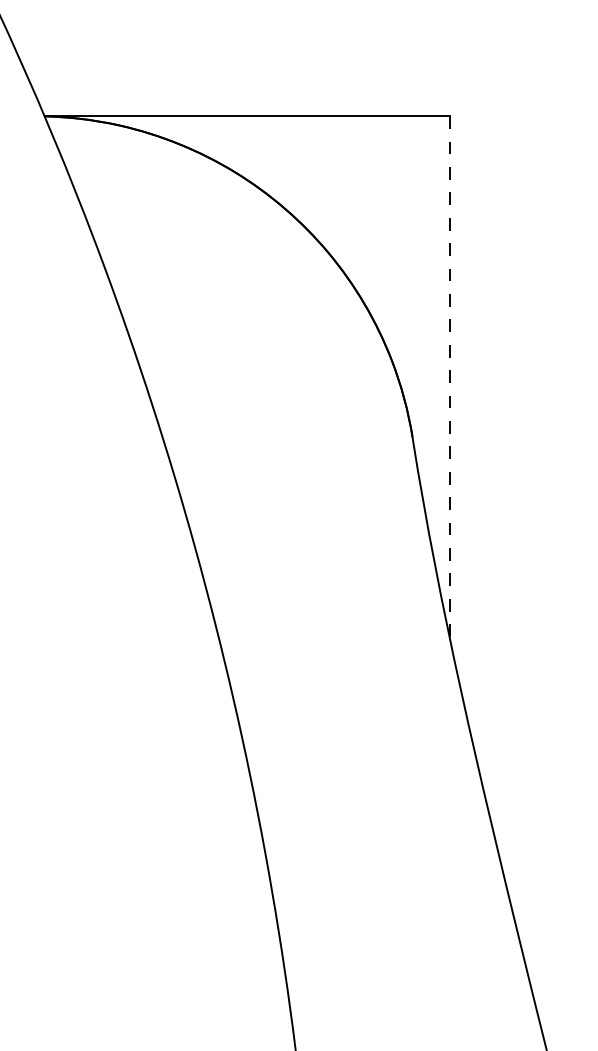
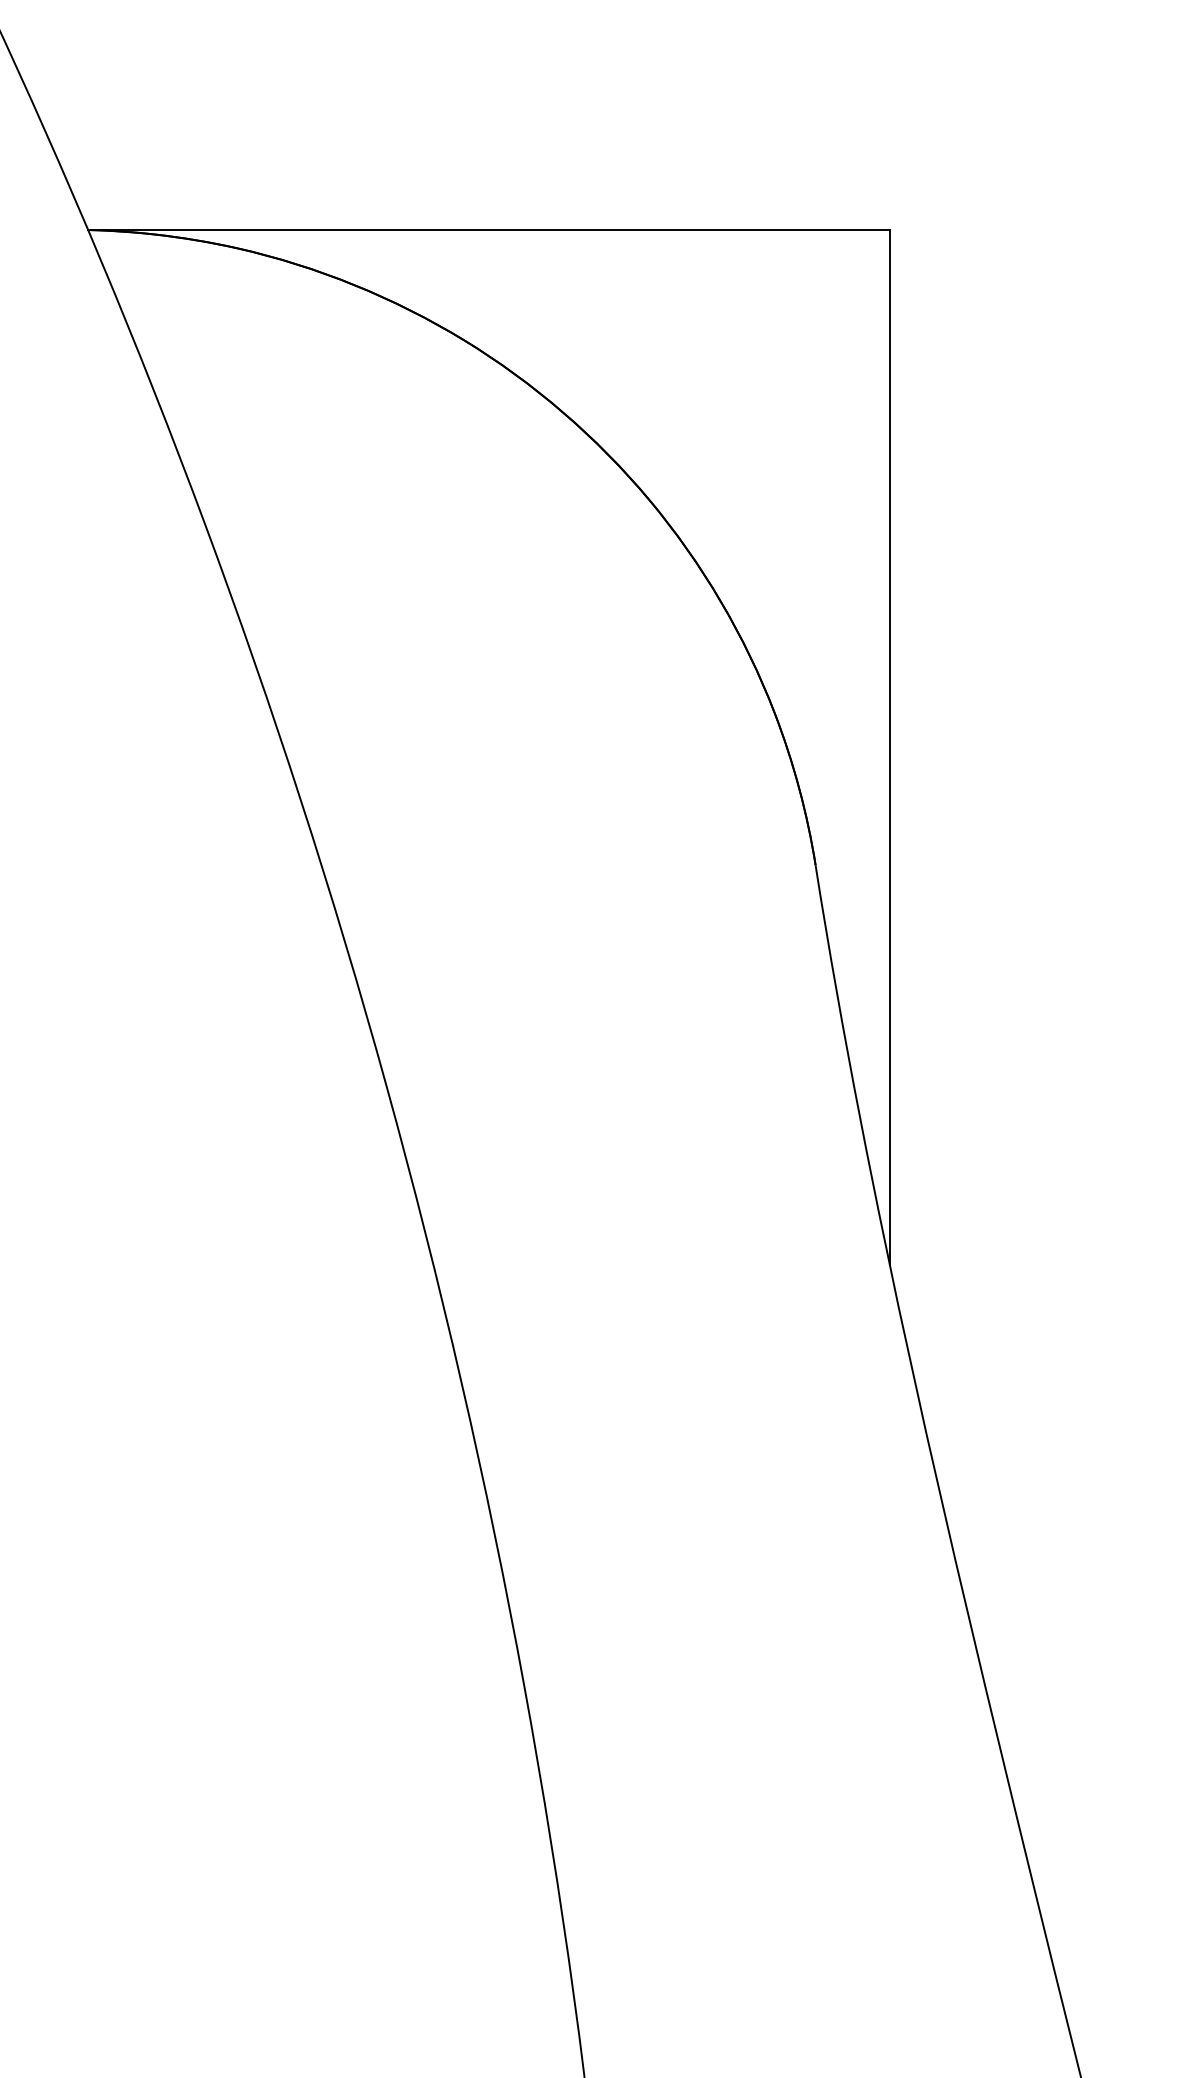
line: (450, 378) -> (890, 748), dashed -> solid

